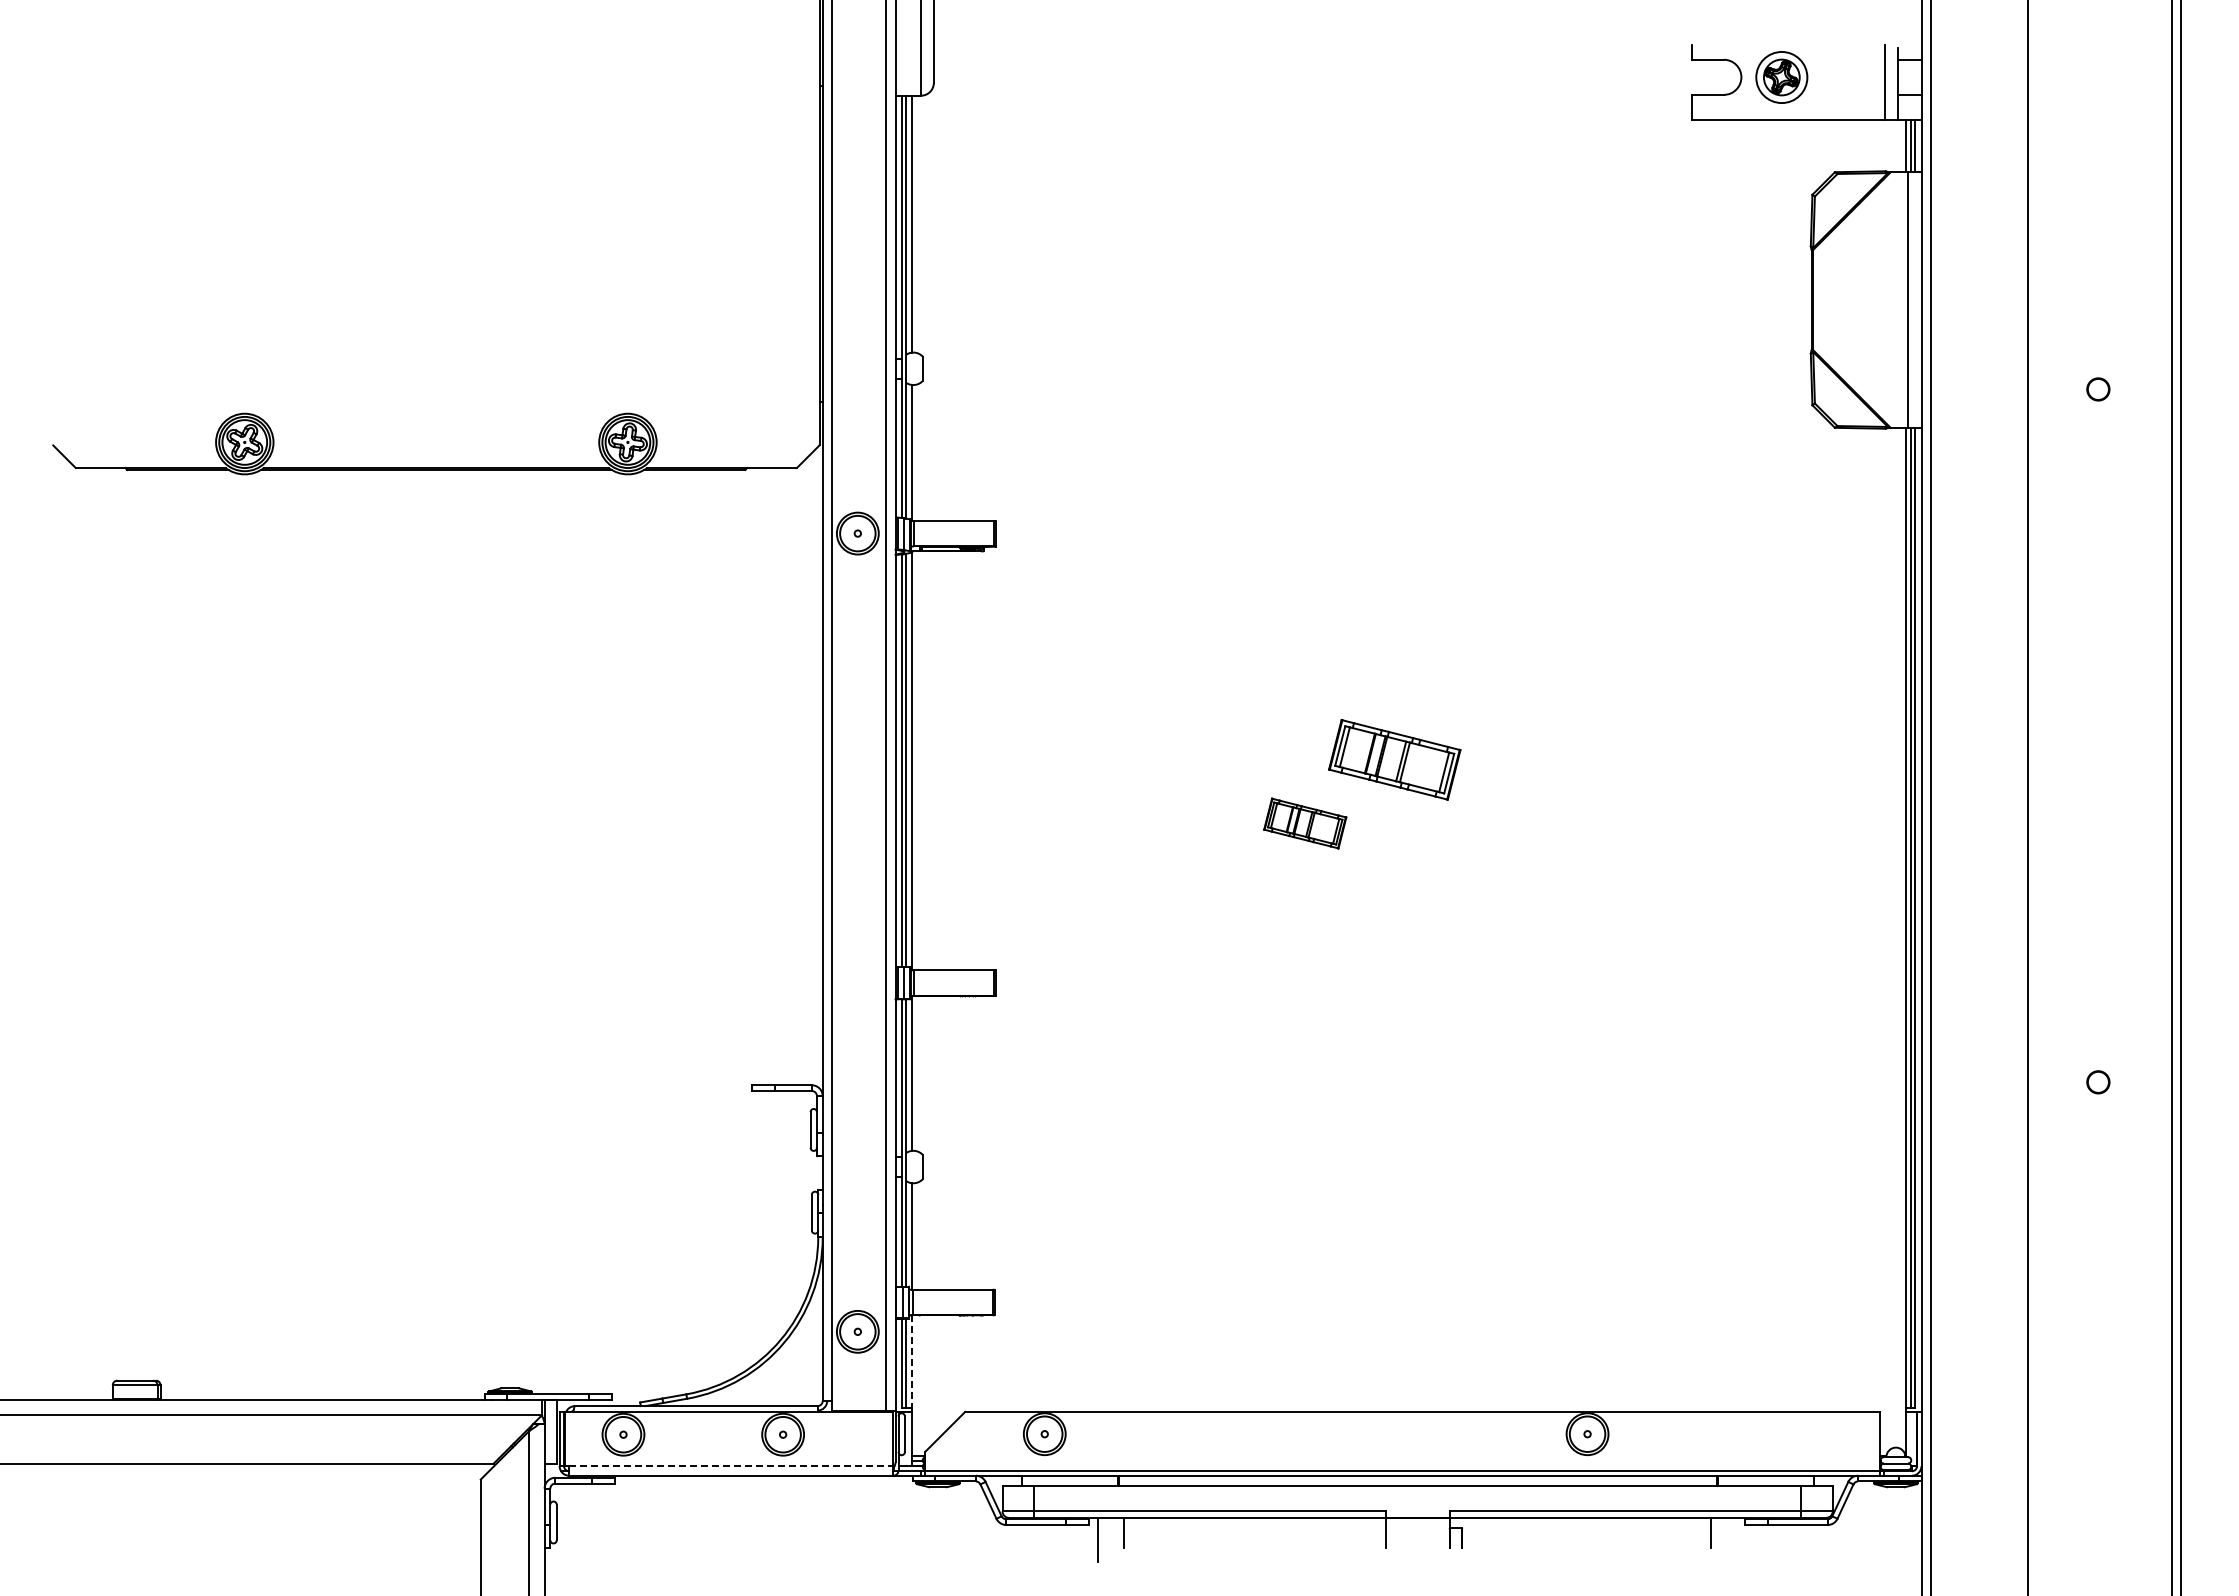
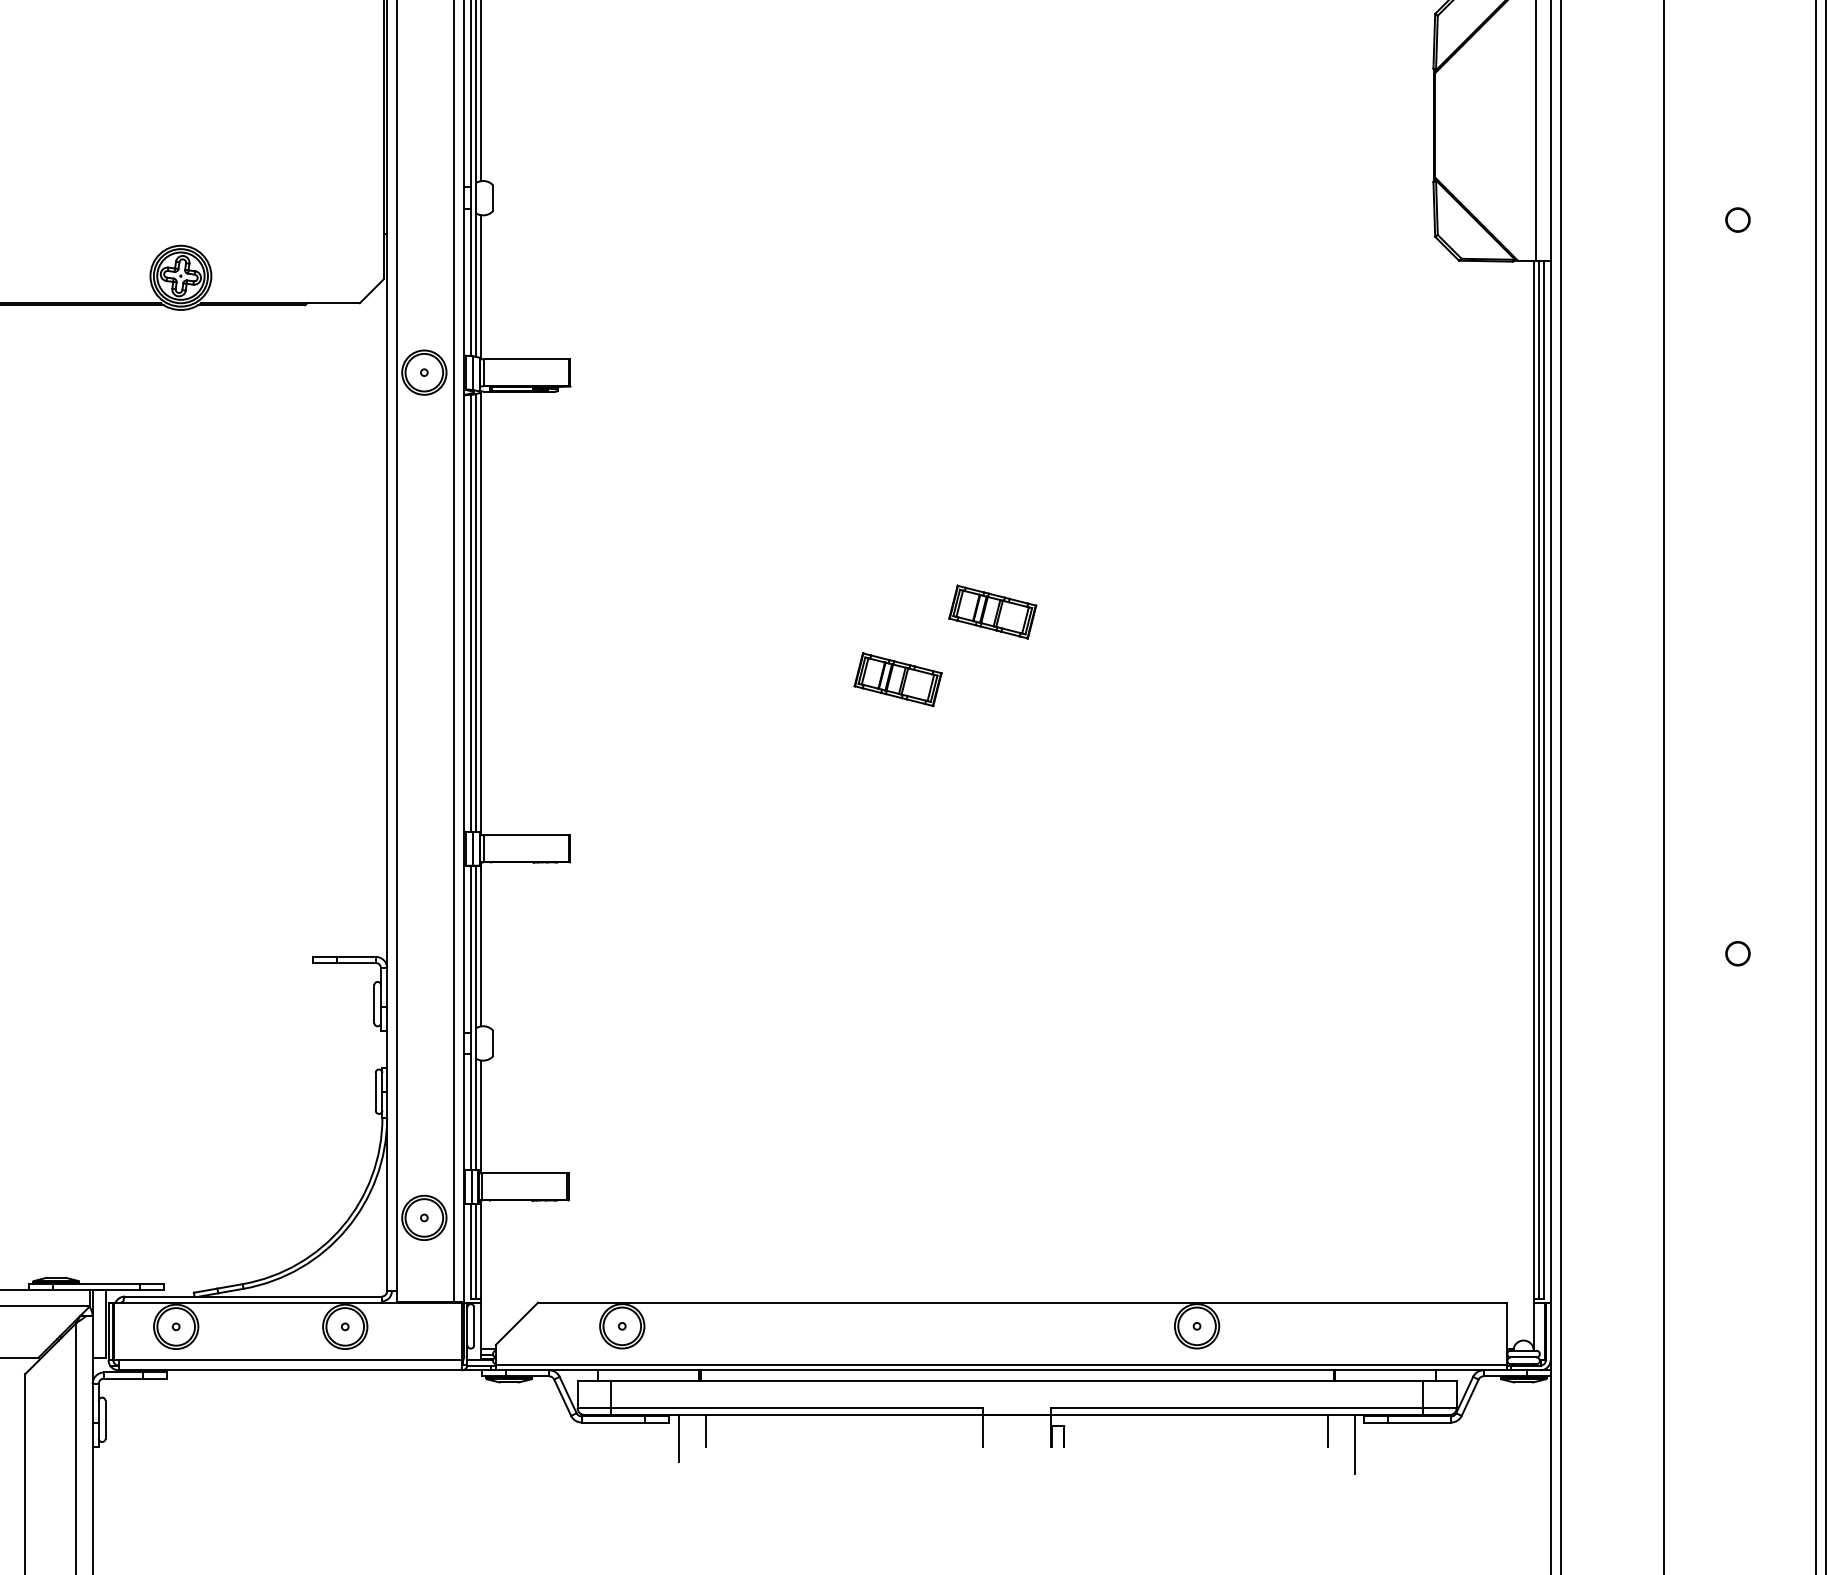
part: (1394, 759) -> (992, 611), size x0.62
line: (911, 1362) -> (481, 1250), dashed -> solid
line: (731, 1466) -> (290, 1360), dashed -> solid
line: (1736, 1545) -> (1354, 1444), added

